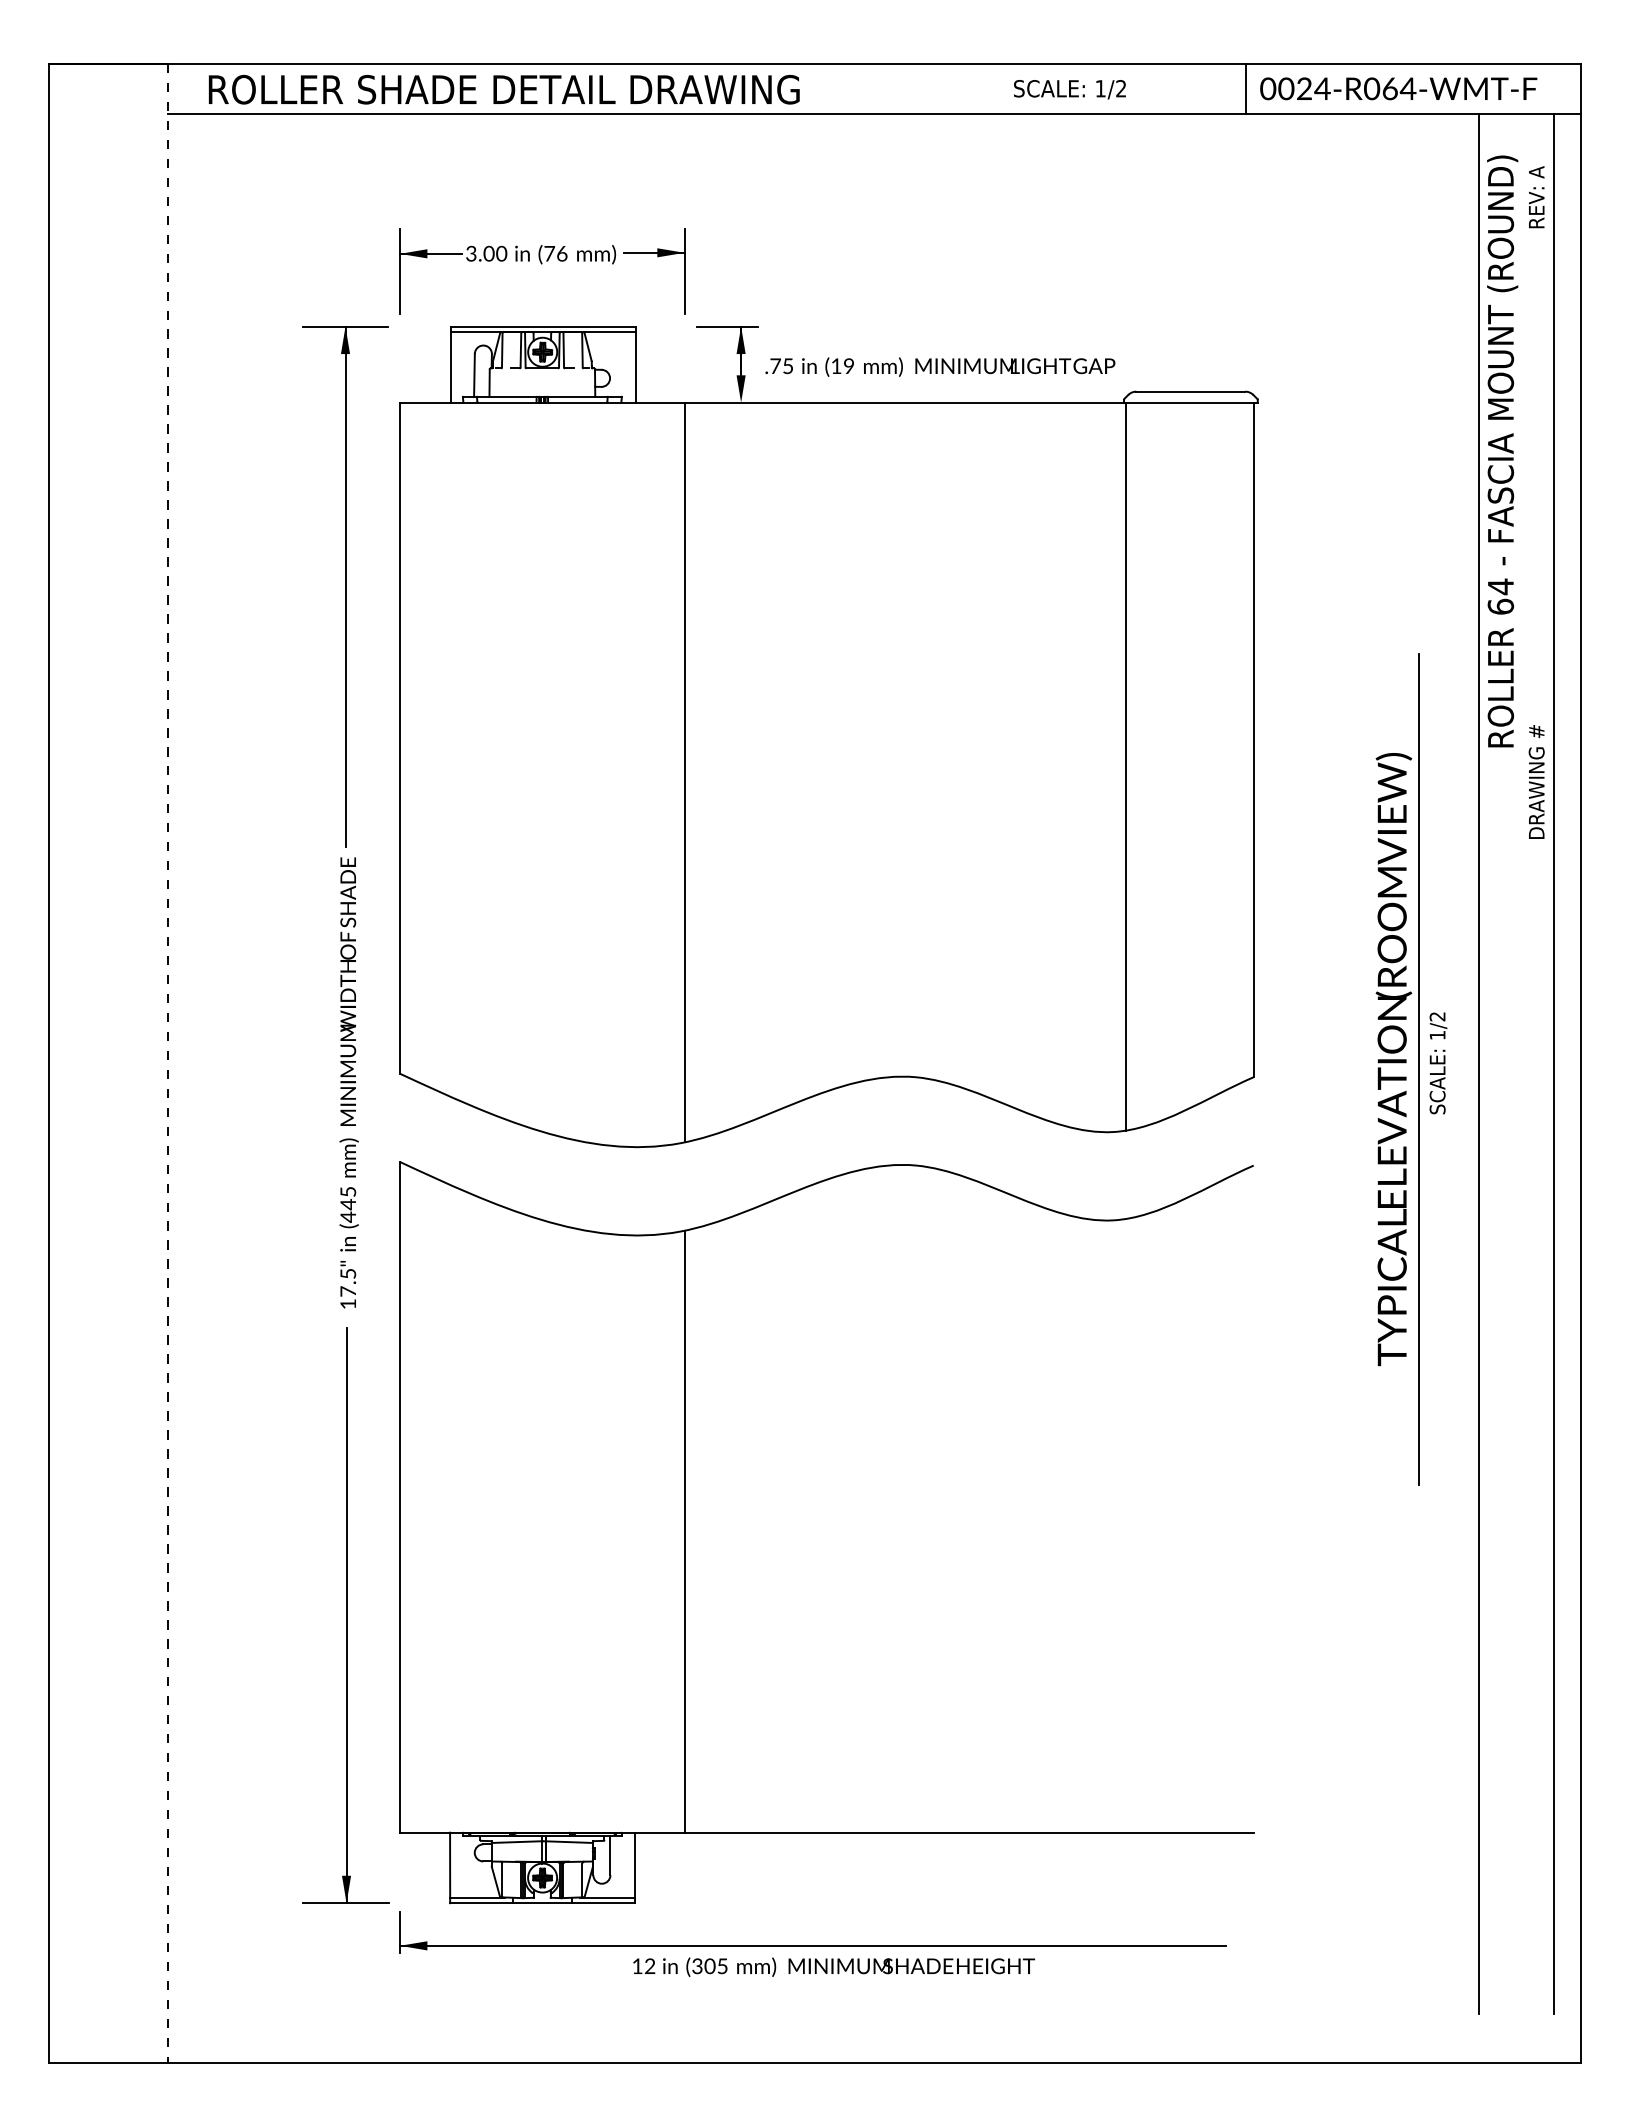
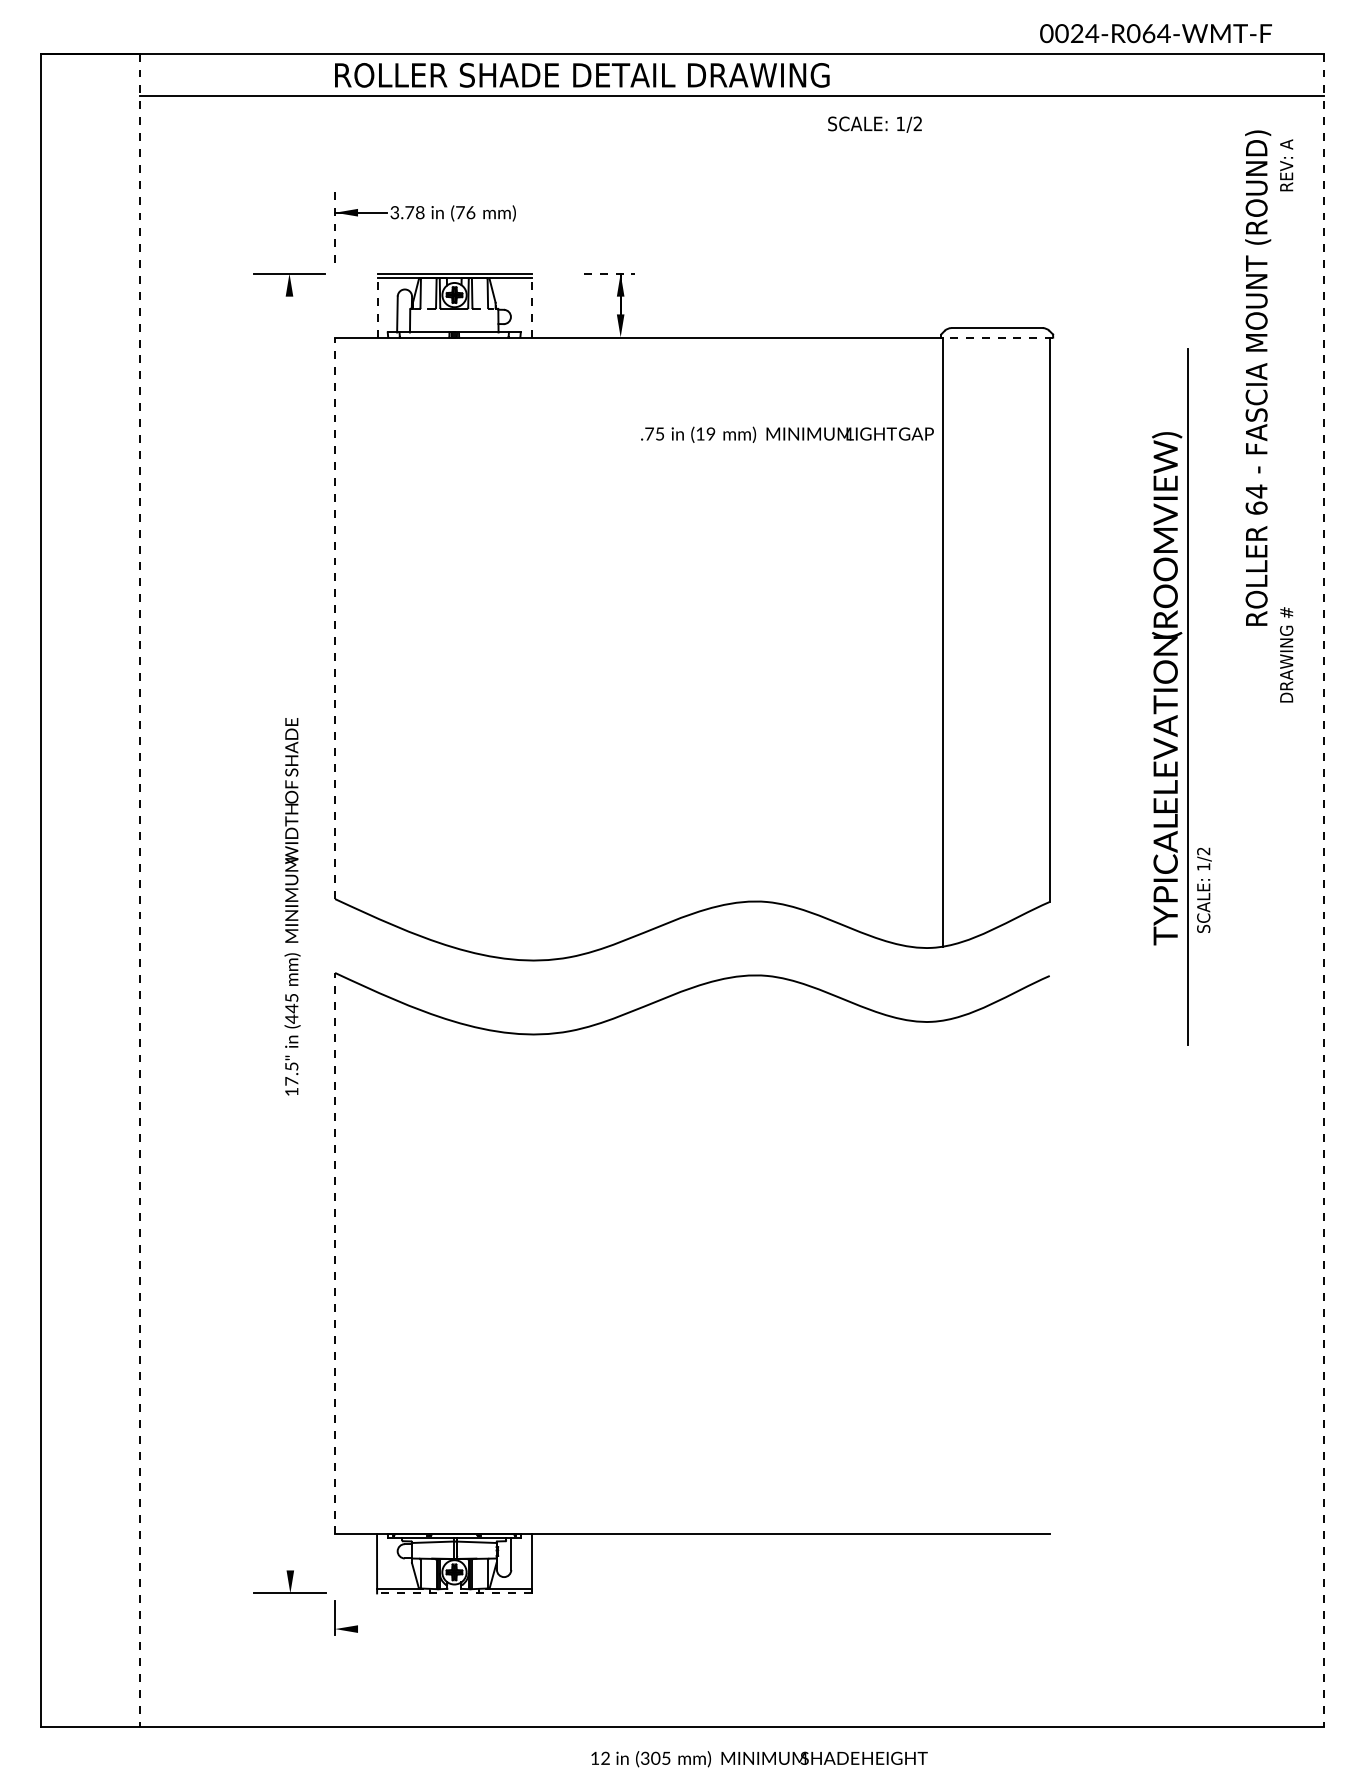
line: (1246, 88) -> (1043, 74), removed
text: (1398, 88) -> (1155, 33), moved
text: (503, 89) -> (581, 75), moved
text: (1069, 89) -> (874, 124), moved
text: (495, 253) -> (415, 212), 3.00 -> 3.78
part: (657, 257) -> (550, 215), removed
line: (399, 271) -> (334, 227), solid -> dashed
line: (727, 326) -> (609, 273), solid -> dashed
line: (450, 364) -> (377, 305), solid -> dashed
line: (635, 364) -> (532, 305), solid -> dashed
text: (940, 366) -> (787, 434), moved
line: (1190, 403) -> (996, 338), solid -> dashed
line: (345, 586) -> (289, 491), removed
line: (399, 737) -> (334, 617), solid -> dashed
line: (684, 772) -> (573, 646), removed
line: (1479, 1063) -> (1238, 890), removed
line: (1554, 1063) -> (1301, 890), removed
line: (1581, 1063) -> (1324, 890), solid -> dashed
part: (1397, 1069) -> (1170, 697), moved
line: (399, 1496) -> (334, 1252), solid -> dashed
line: (684, 1531) -> (573, 1282), removed
line: (346, 1615) -> (290, 1352), removed
line: (542, 1903) -> (454, 1593), solid -> dashed
line: (812, 1945) -> (680, 1628), removed
text: (833, 1966) -> (759, 1758), moved

